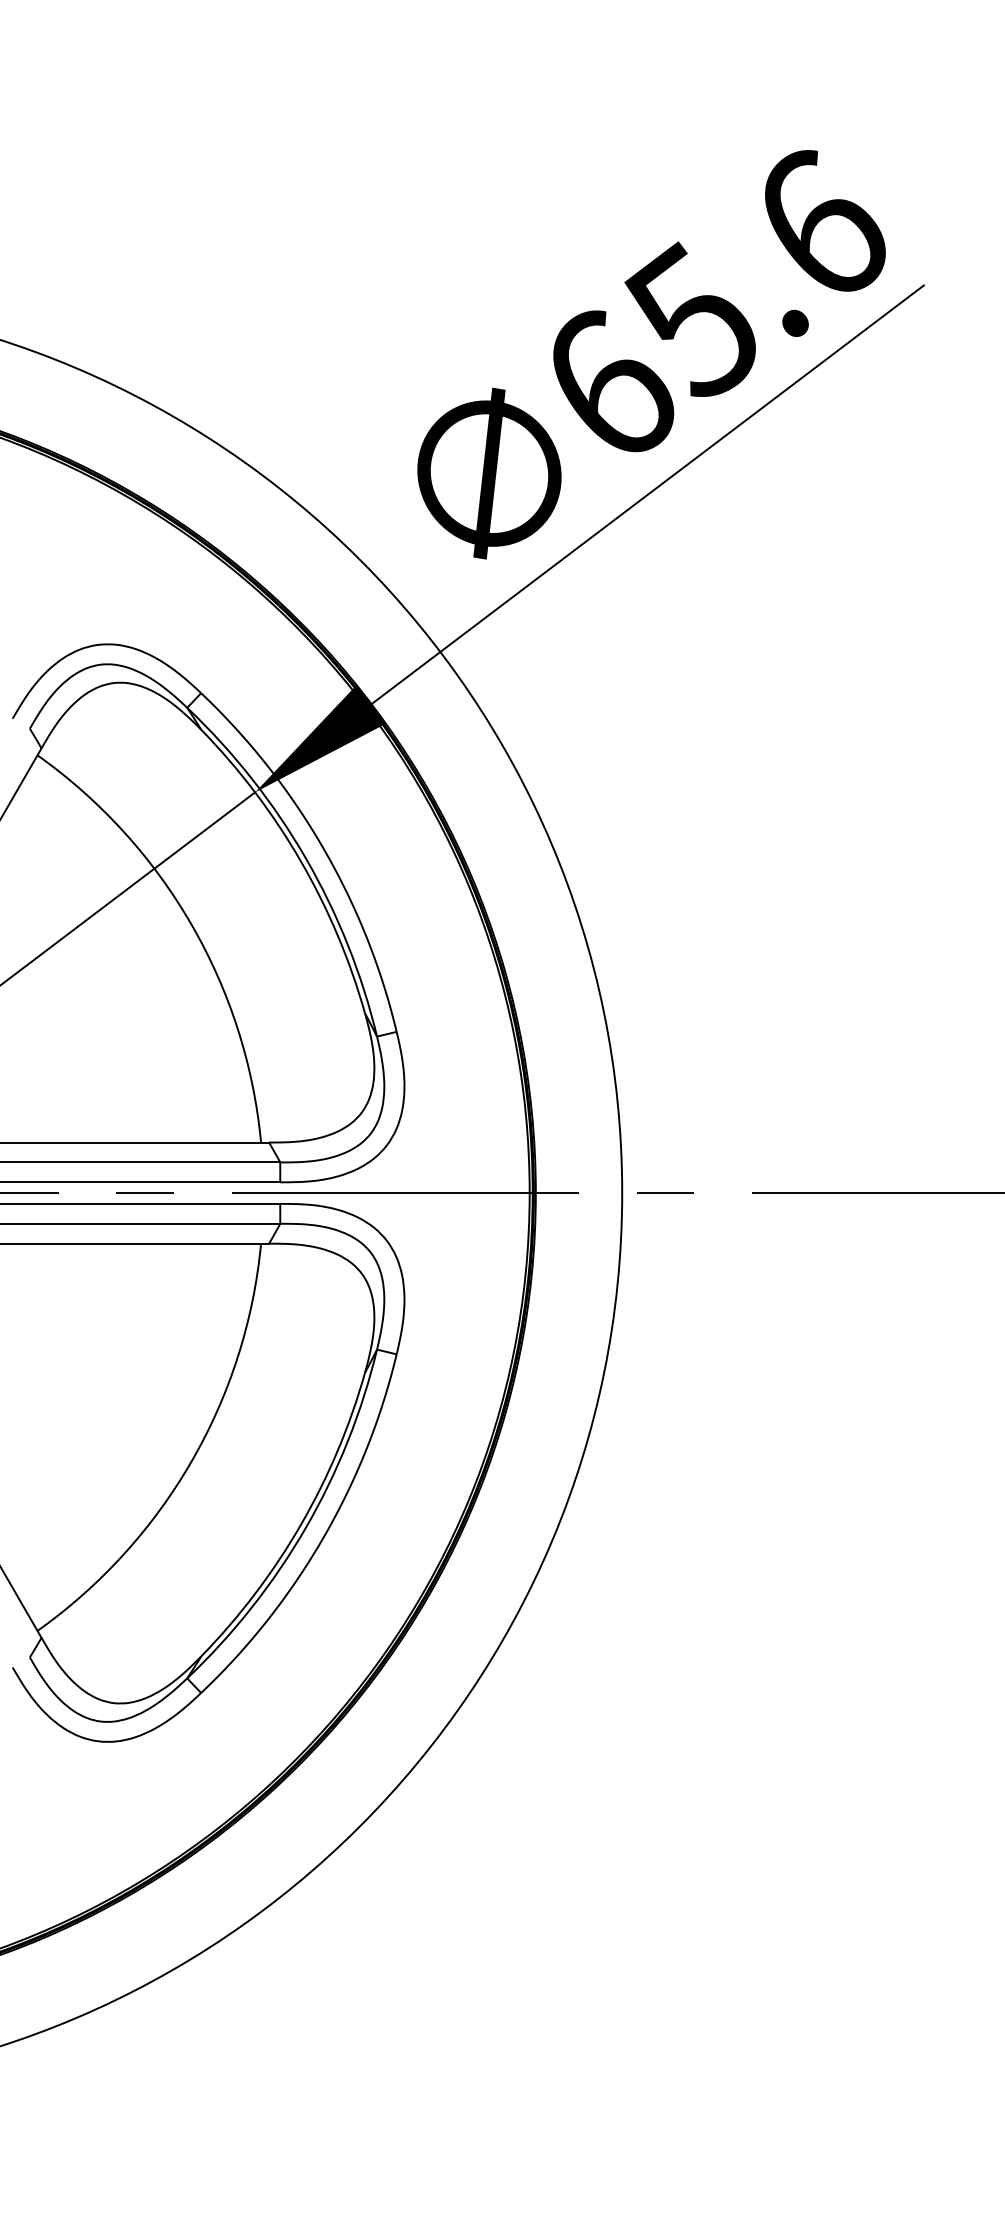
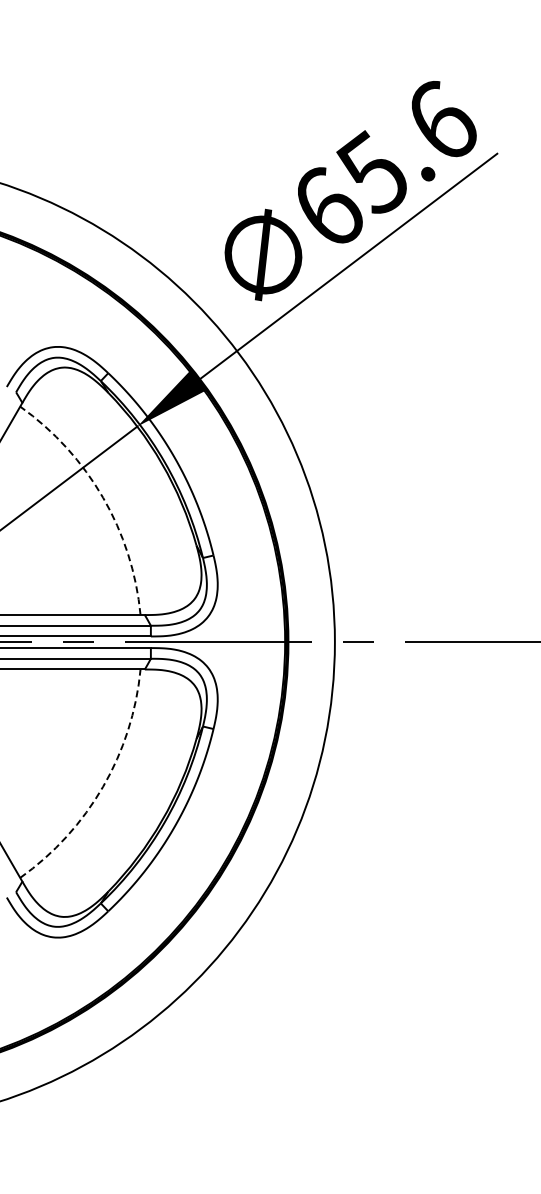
arc: (192, 924) -> (103, 497), solid -> dashed
arc: (192, 1461) -> (103, 786), solid -> dashed

